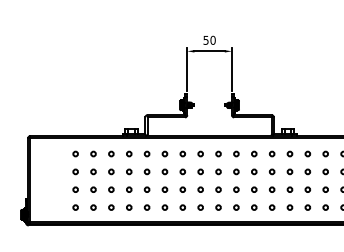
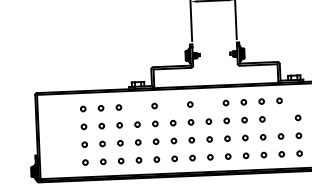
circle: (129, 153) -> (137, 106), removed
circle: (164, 153) -> (171, 104), removed
circle: (200, 153) -> (207, 103), removed
circle: (289, 153) -> (296, 99), removed
circle: (271, 171) -> (279, 118), removed

